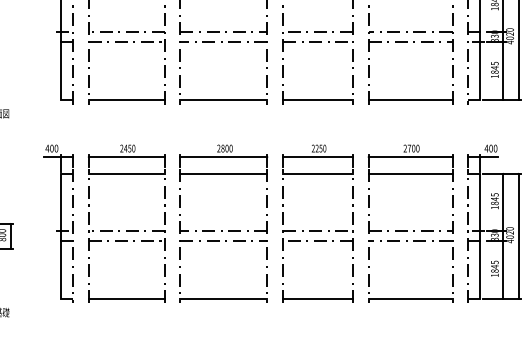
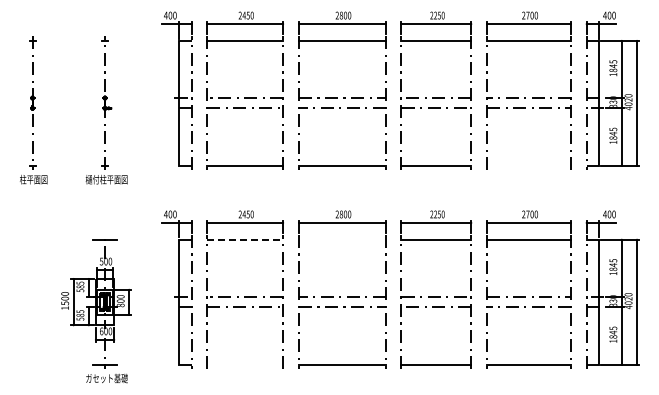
line: (410, 99) -> (528, 165), removed
line: (127, 173) -> (245, 239), solid -> dashed
line: (223, 173) -> (341, 239), removed
line: (127, 298) -> (245, 364), removed

